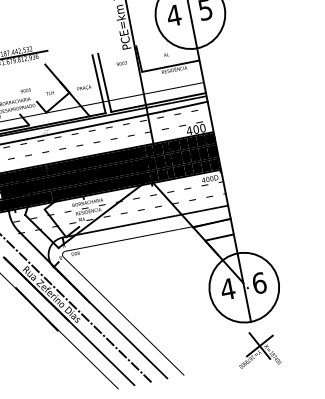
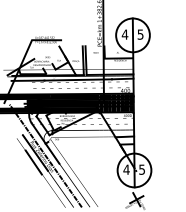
text: (260, 282) -> (142, 169), 6 -> 5

